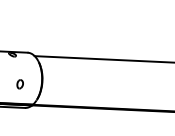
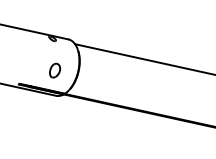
part: (20, 84) -> (55, 70), size x1.6

